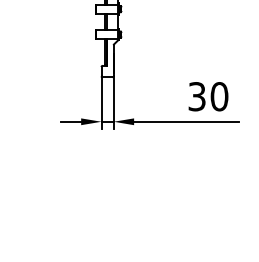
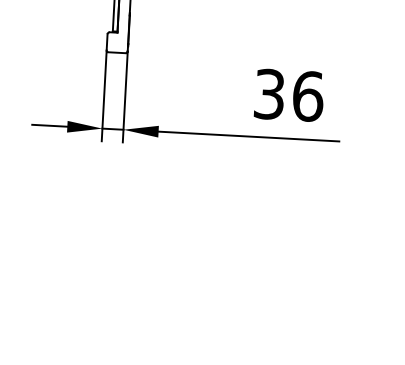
text: (219, 96) -> (308, 96), 30 -> 36

